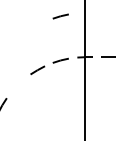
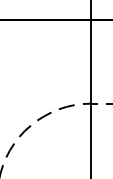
line: (60, 15) -> (66, 63), removed
line: (18, 85) -> (25, 131), added

